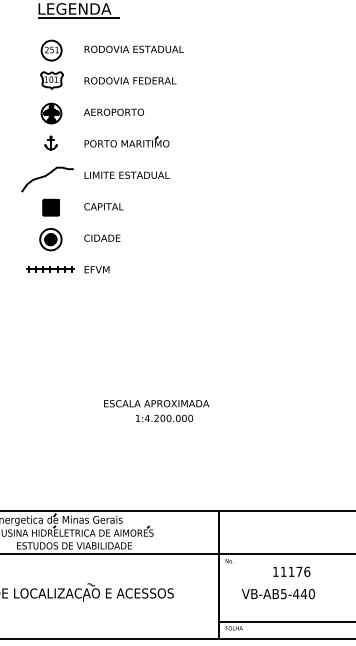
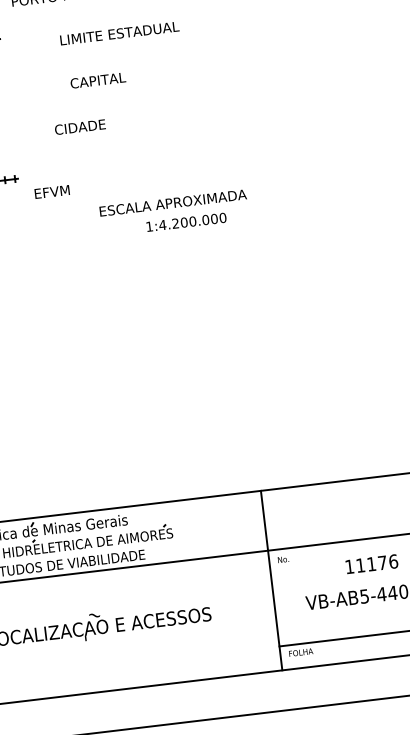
text: (126, 174) -> (118, 32), moved
text: (103, 206) -> (97, 80), moved
text: (102, 237) -> (80, 126), moved
text: (96, 269) -> (51, 191), moved
text: (156, 411) -> (174, 213), moved

